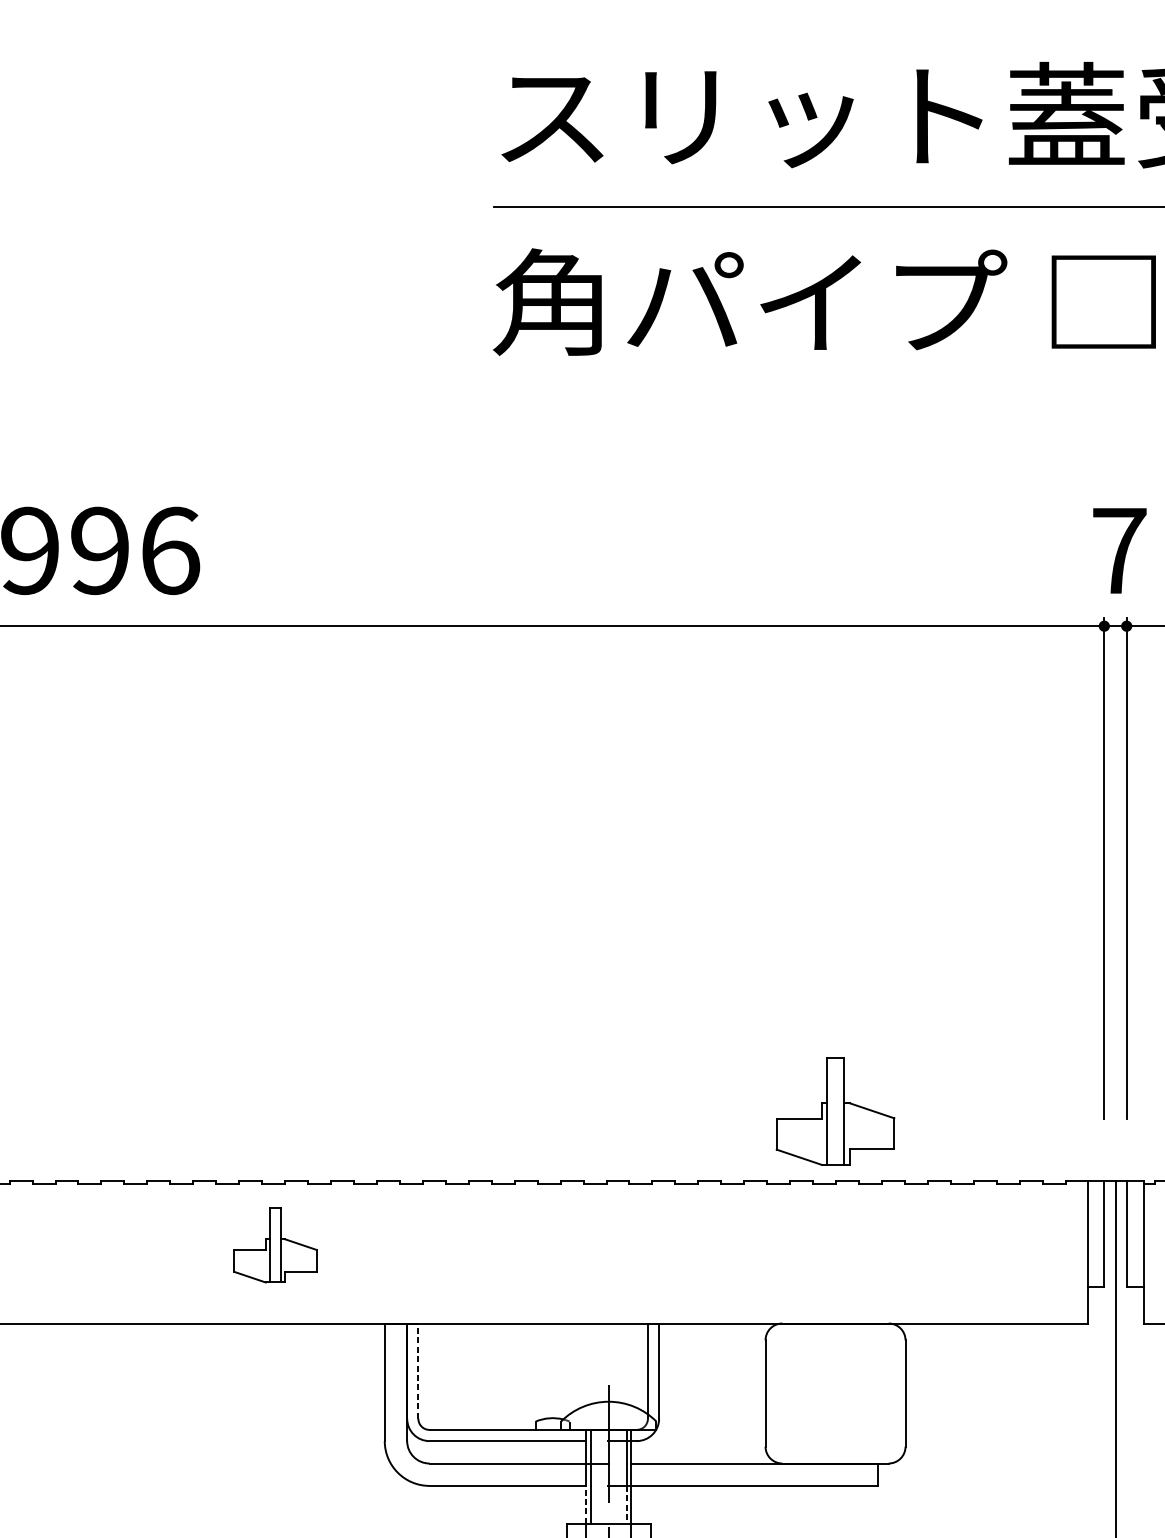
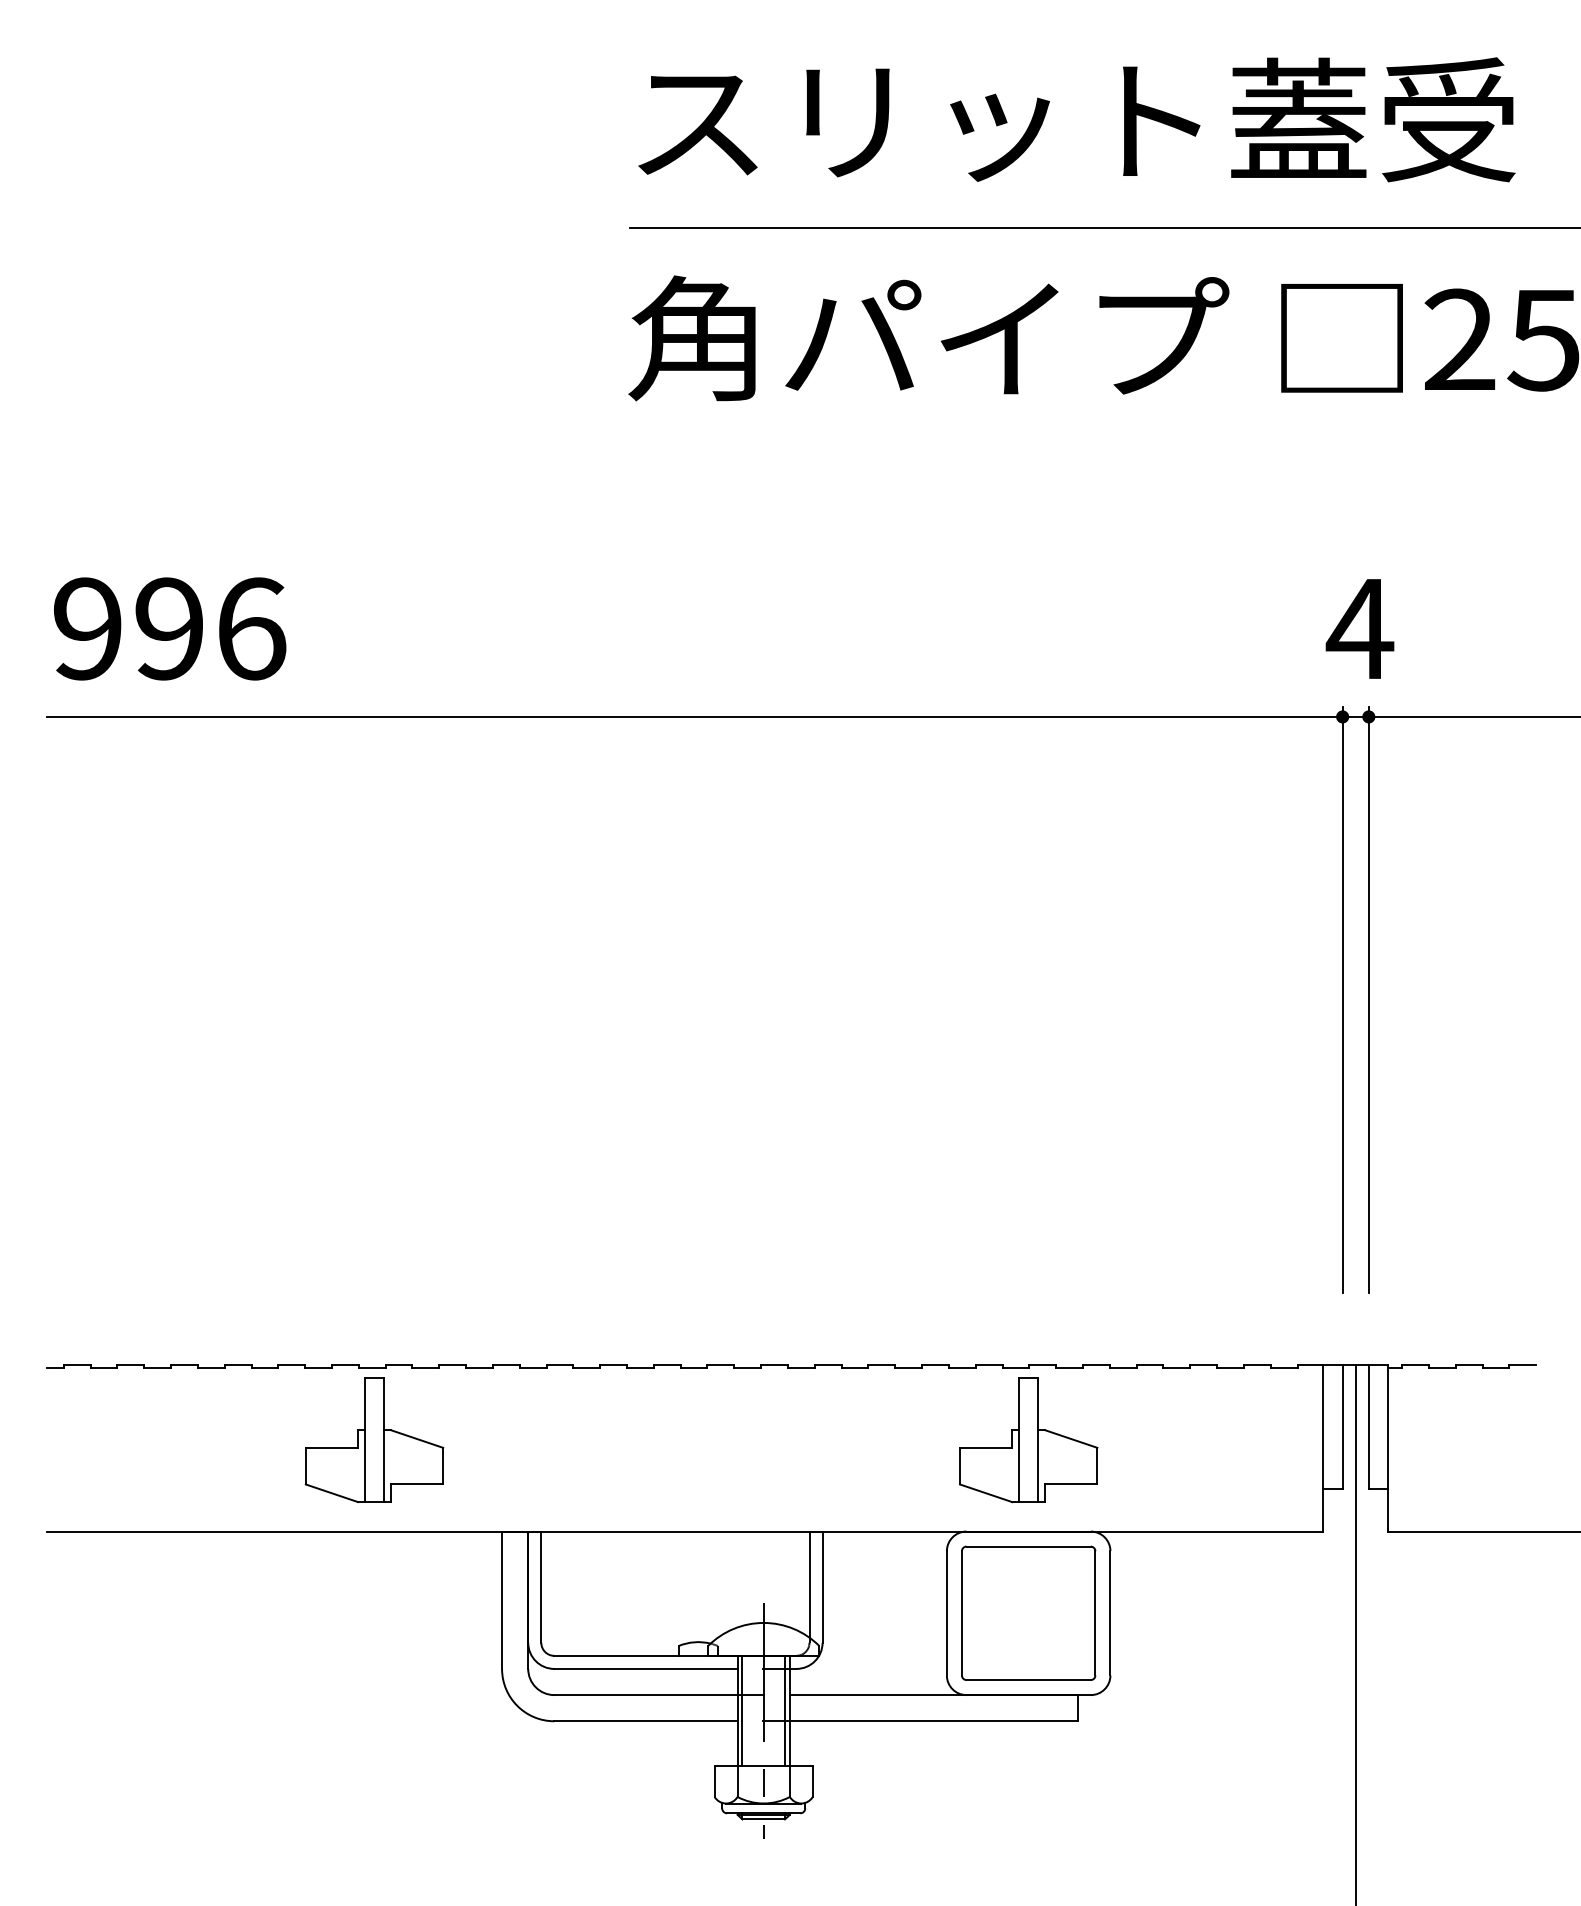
text: (1118, 550) -> (1359, 628), 7 -> 4
part: (835, 1112) -> (1028, 1440), moved
part: (275, 1245) -> (374, 1440), size x1.43
line: (418, 1371) -> (541, 1587), dashed -> solid
part: (835, 1392) -> (1028, 1612), added
line: (586, 1504) -> (737, 1742), dashed -> solid
line: (626, 1504) -> (784, 1743), dashed -> solid

